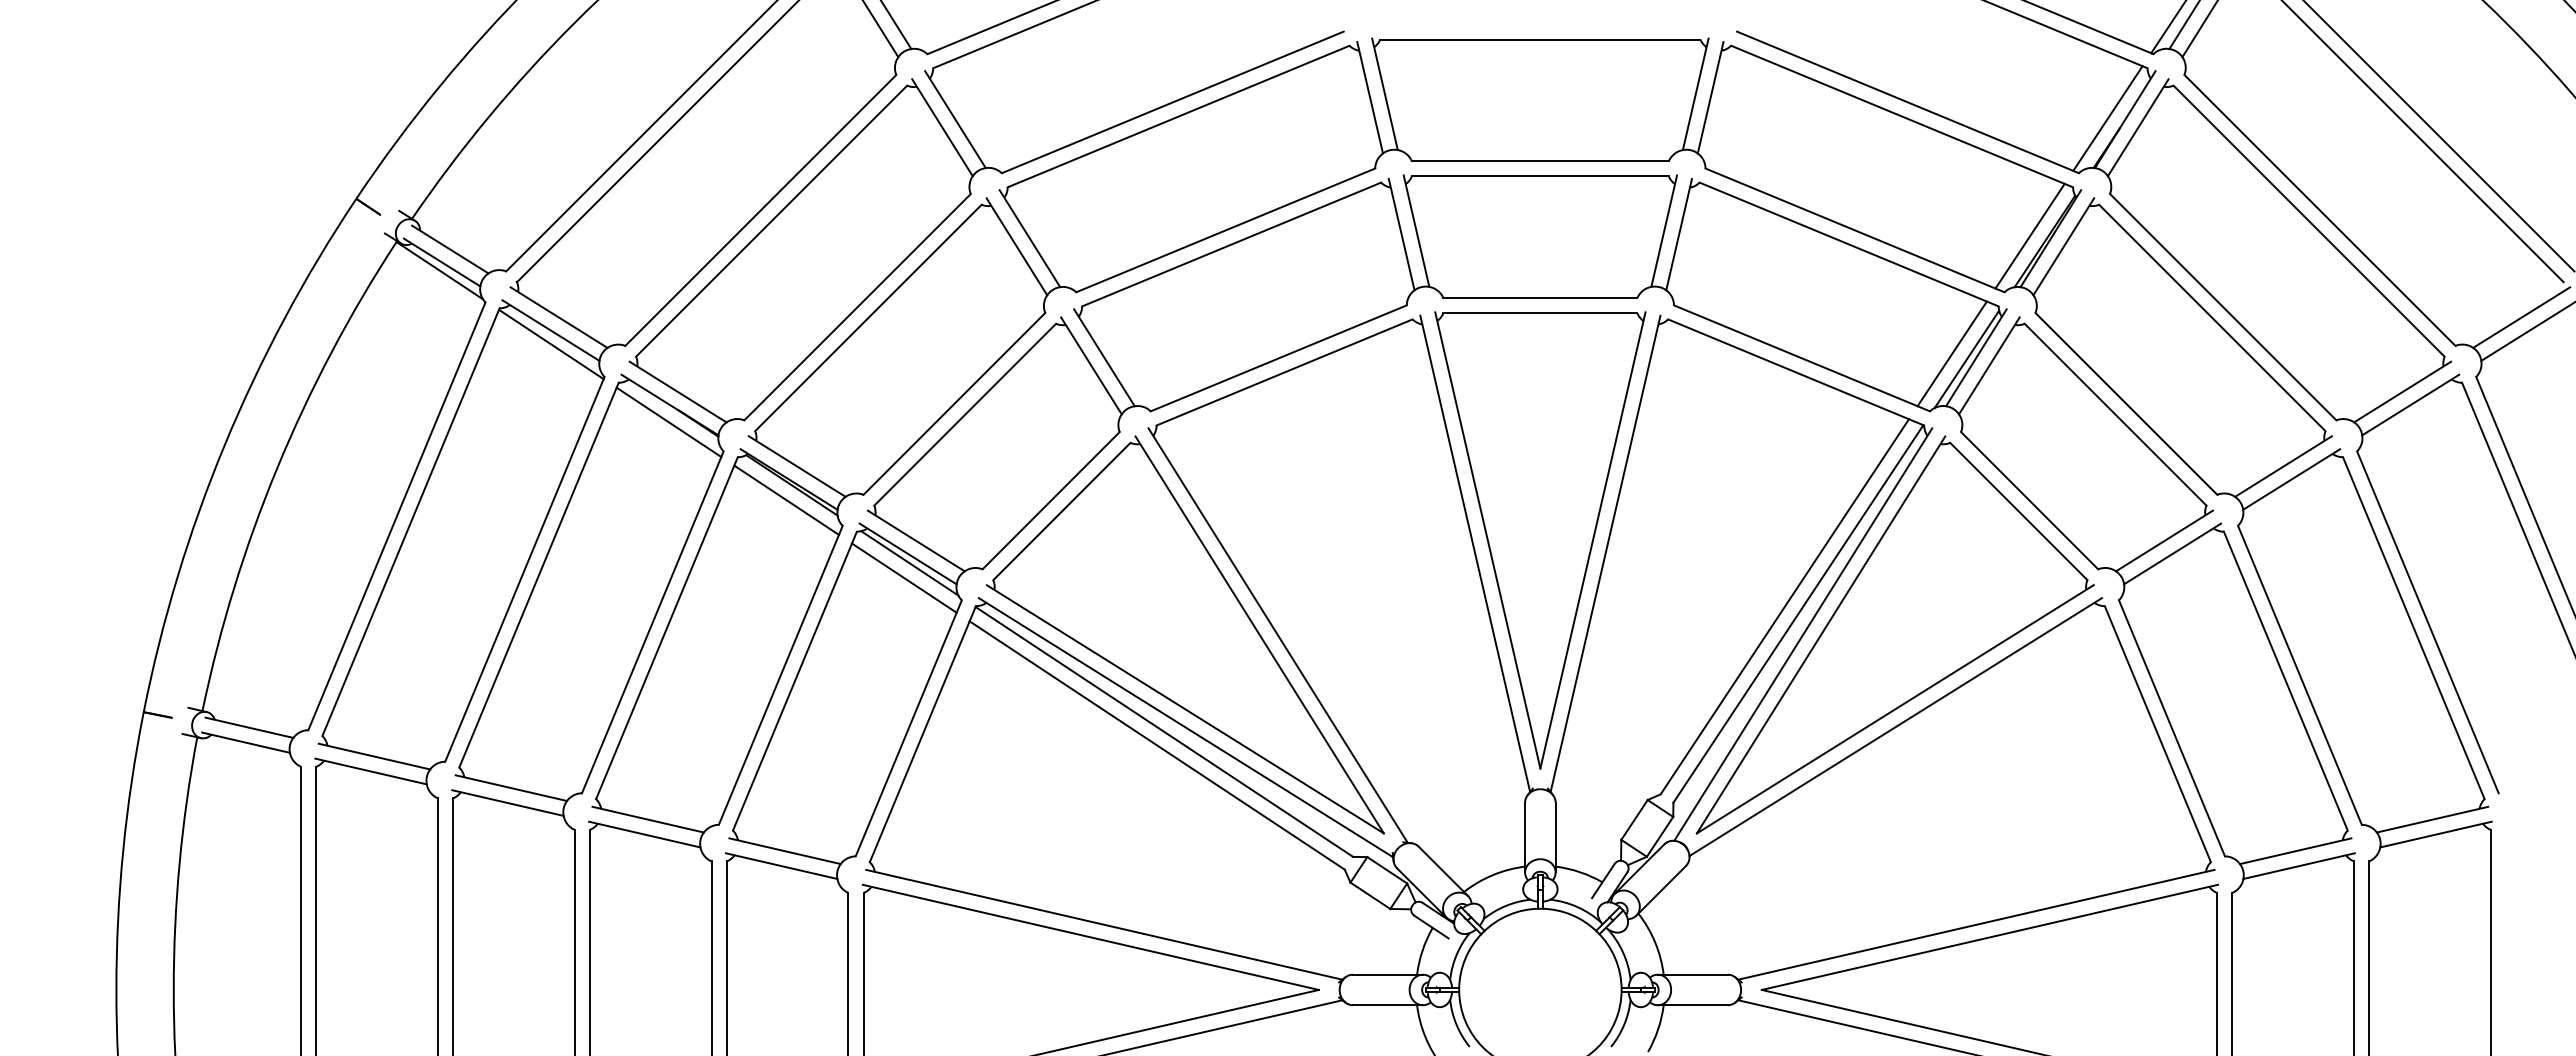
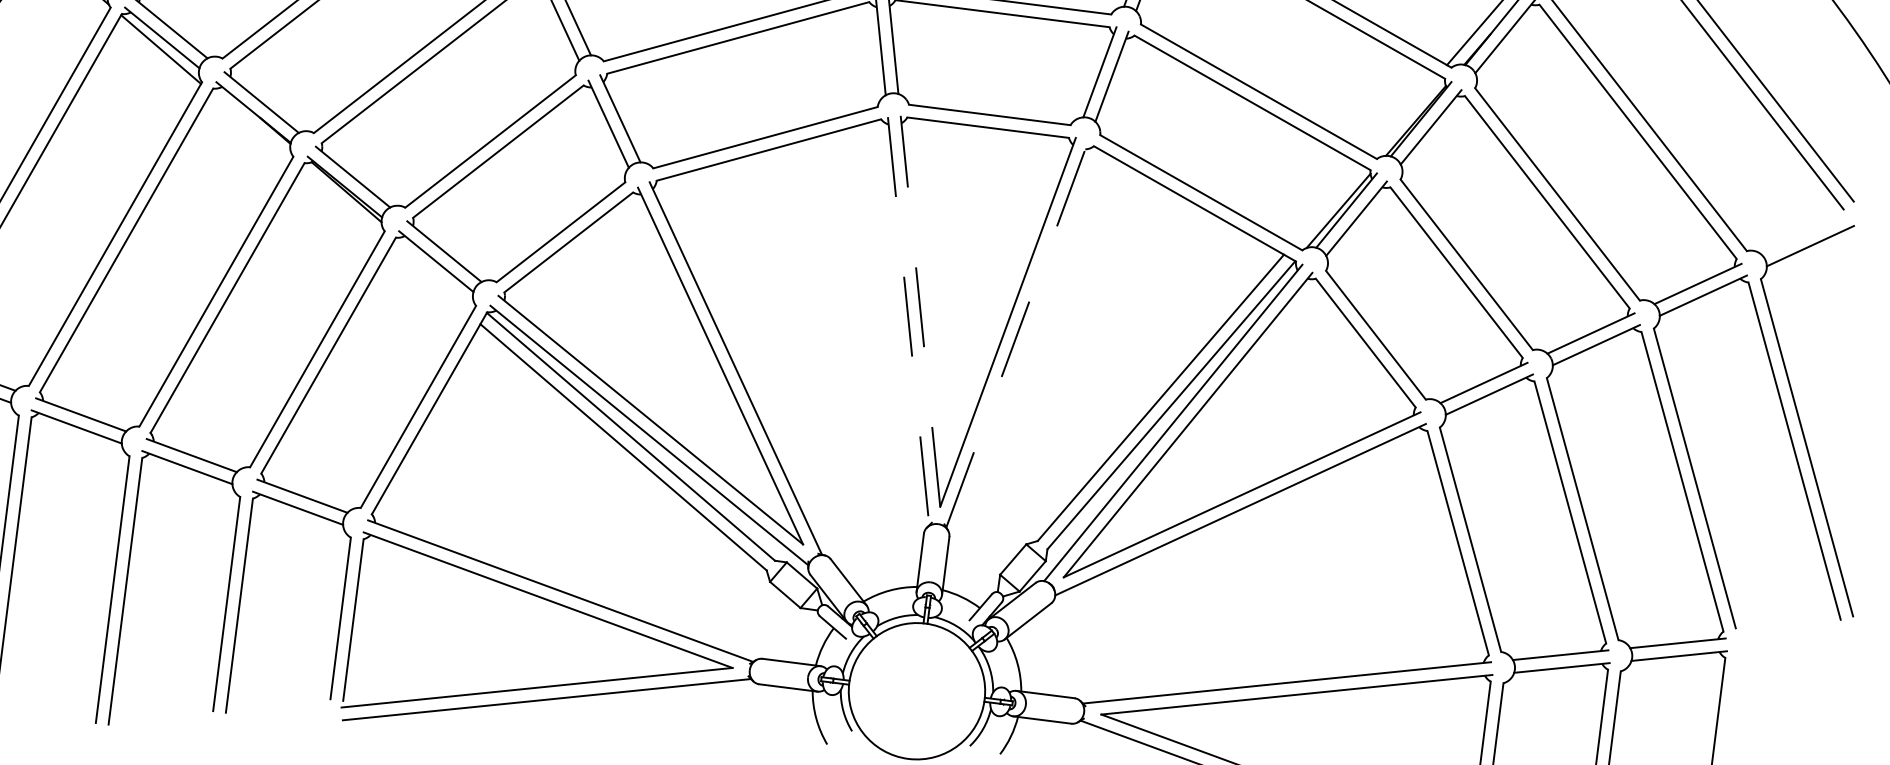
line: (2029, 235) -> (1403, 114), removed
line: (2521, 317) -> (1804, 234), removed
line: (1951, 353) -> (1326, 204), removed
line: (668, 422) -> (250, 126), removed
line: (786, 499) -> (340, 203), removed
line: (1487, 539) -> (920, 310), solid -> dashed
line: (1605, 553) -> (1017, 334), solid -> dashed
line: (1475, 554) -> (908, 321), solid -> dashed
line: (909, 563) -> (436, 269), removed
line: (904, 577) -> (430, 280), removed

